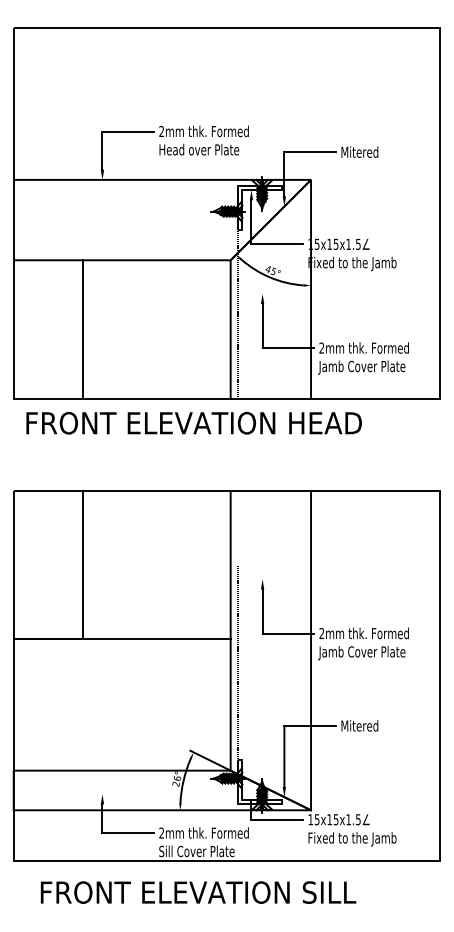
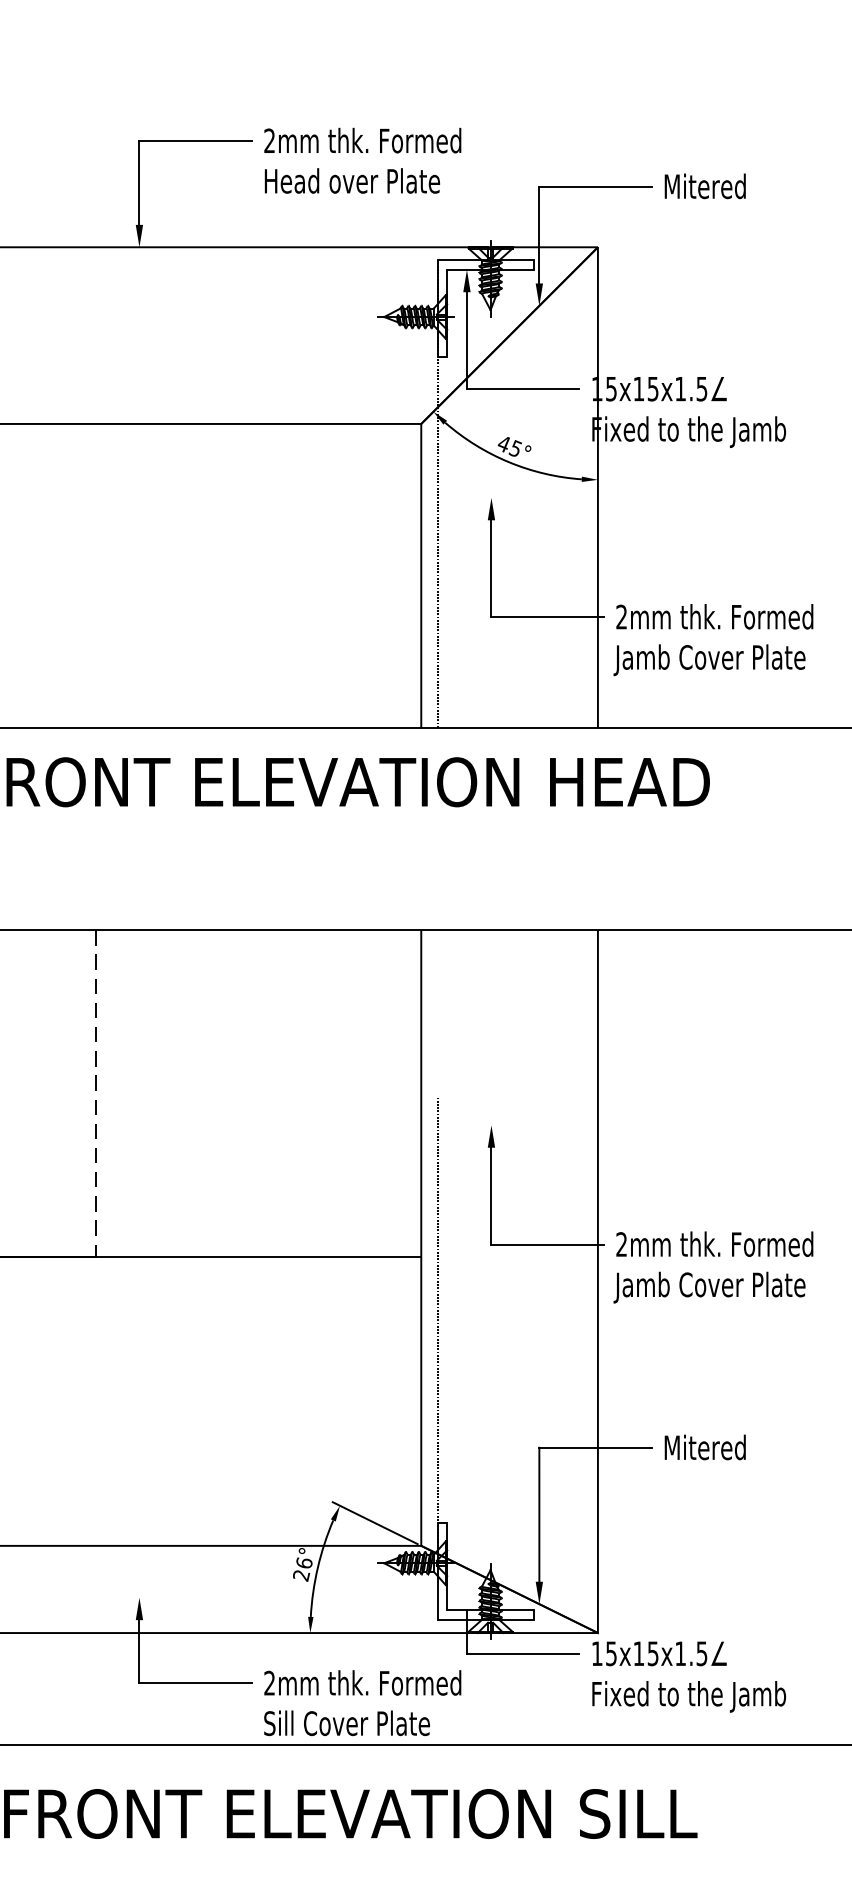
line: (82, 329) -> (95, 576), removed
line: (82, 565) -> (95, 1094), solid -> dashed

